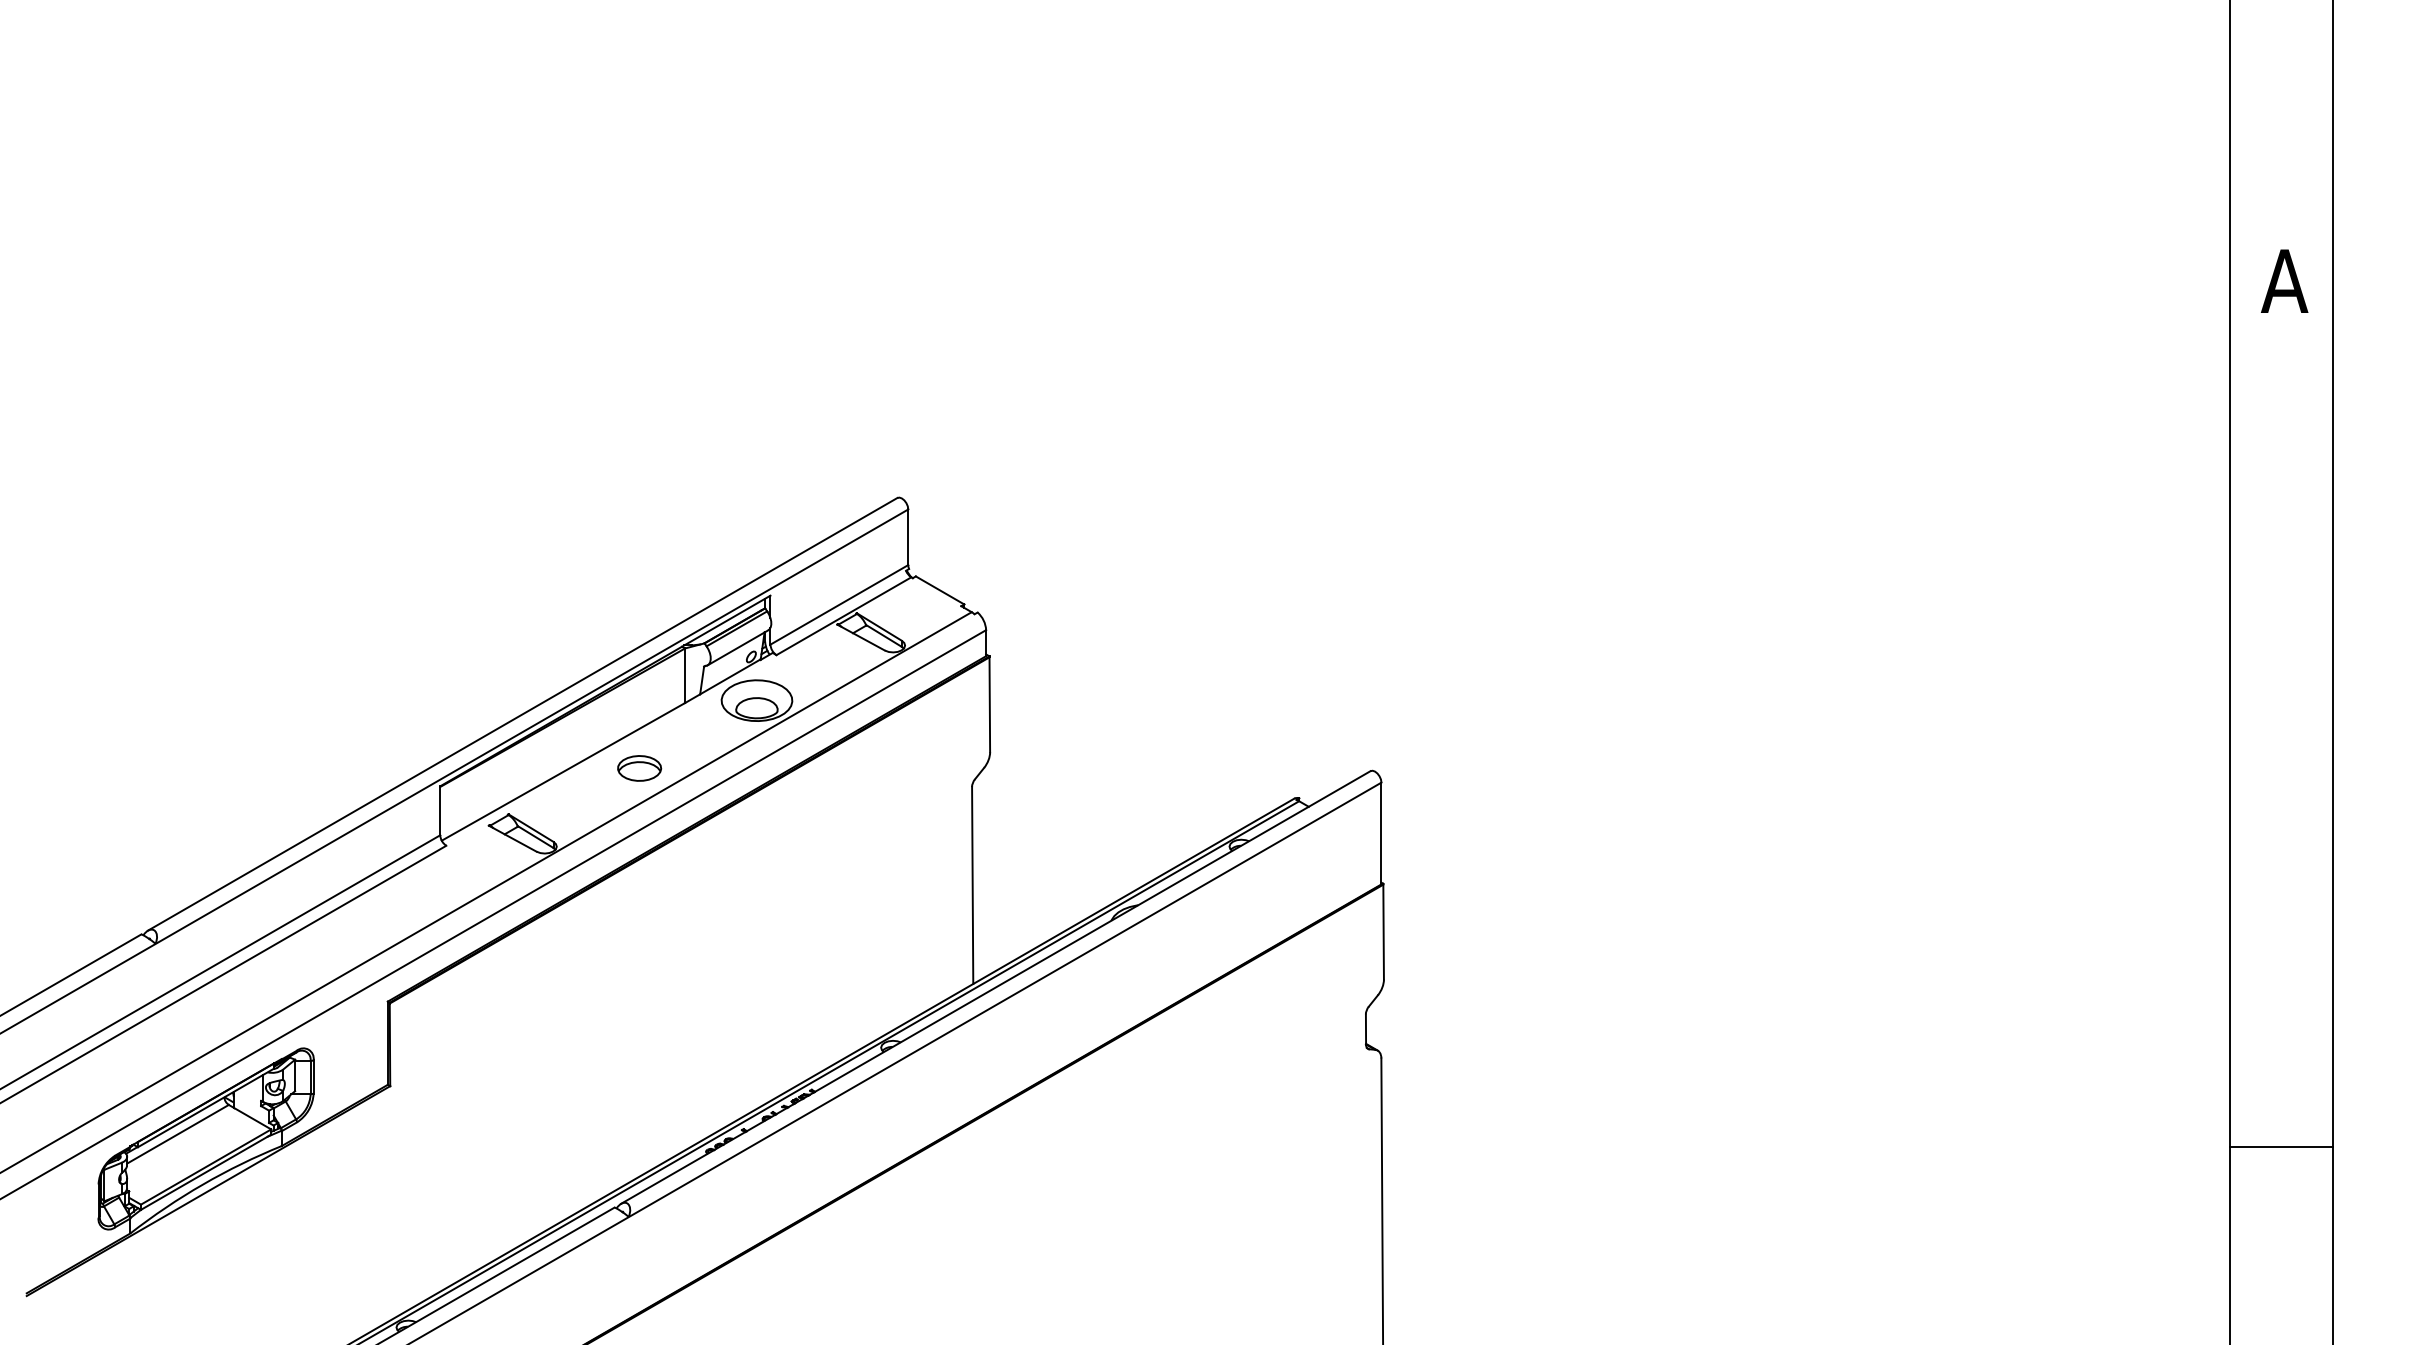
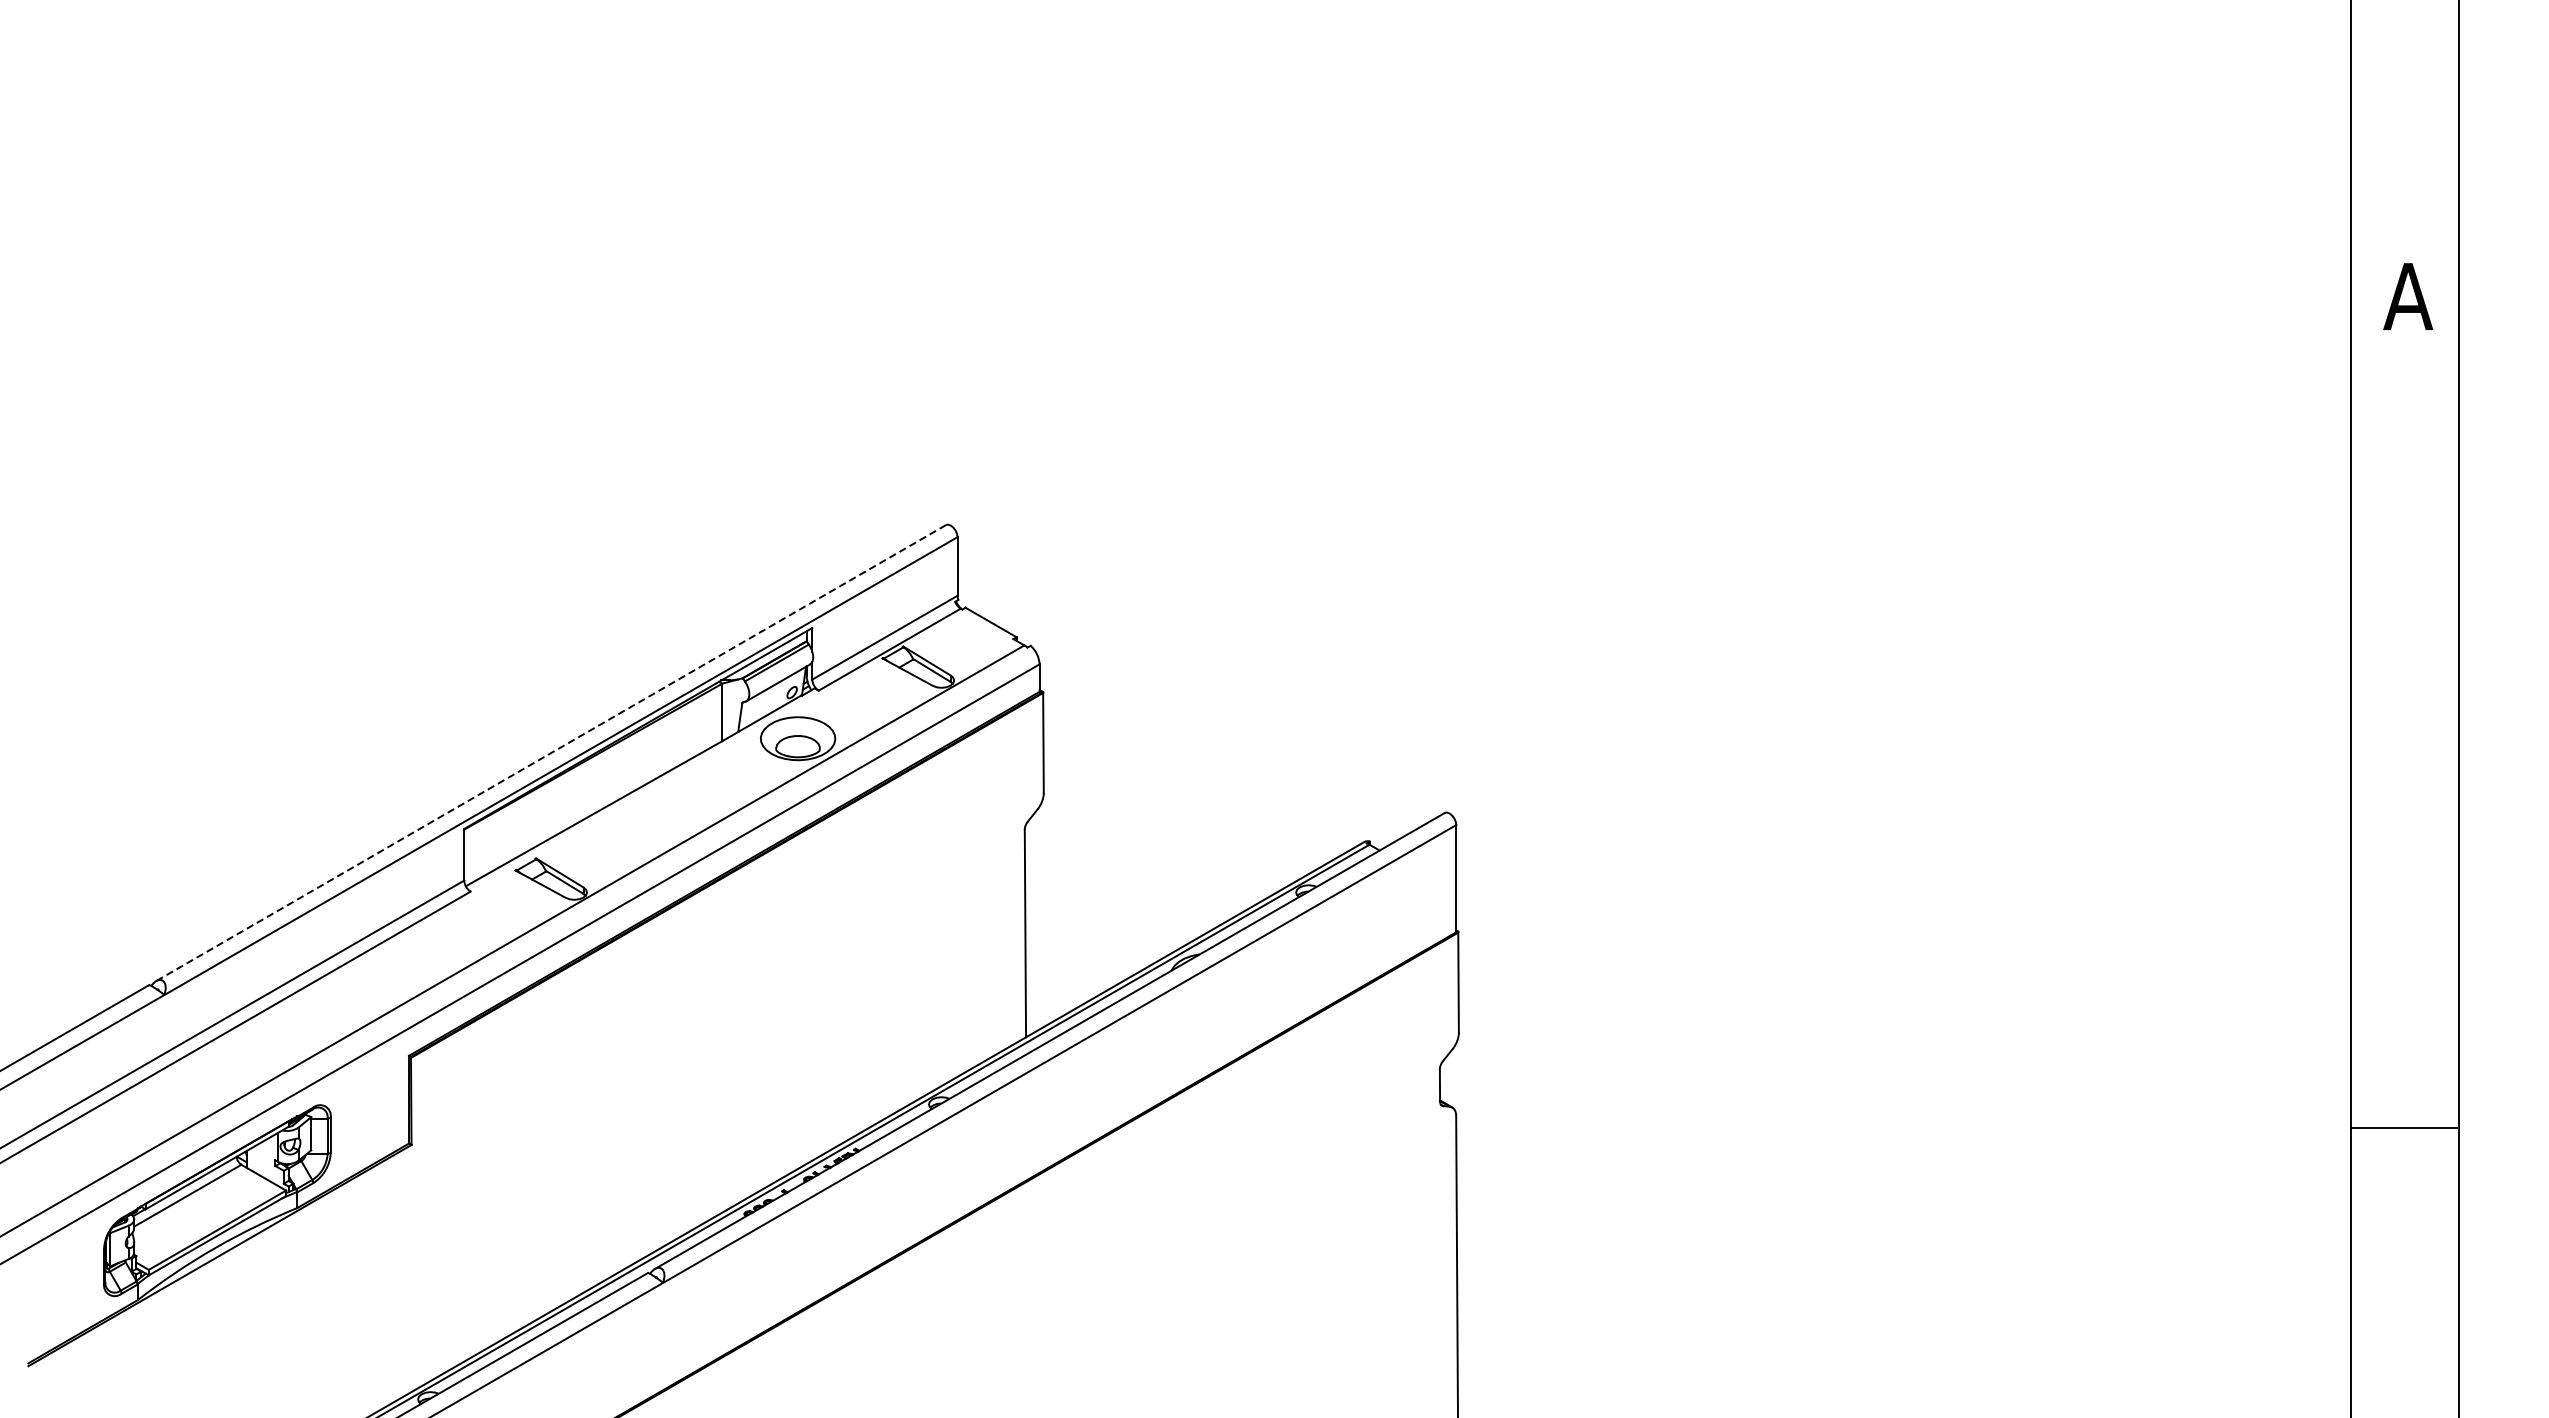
line: (522, 714) -> (550, 753), solid -> dashed
part: (639, 768) -> (674, 810), removed
line: (2280, 1147) -> (2403, 1128), moved

